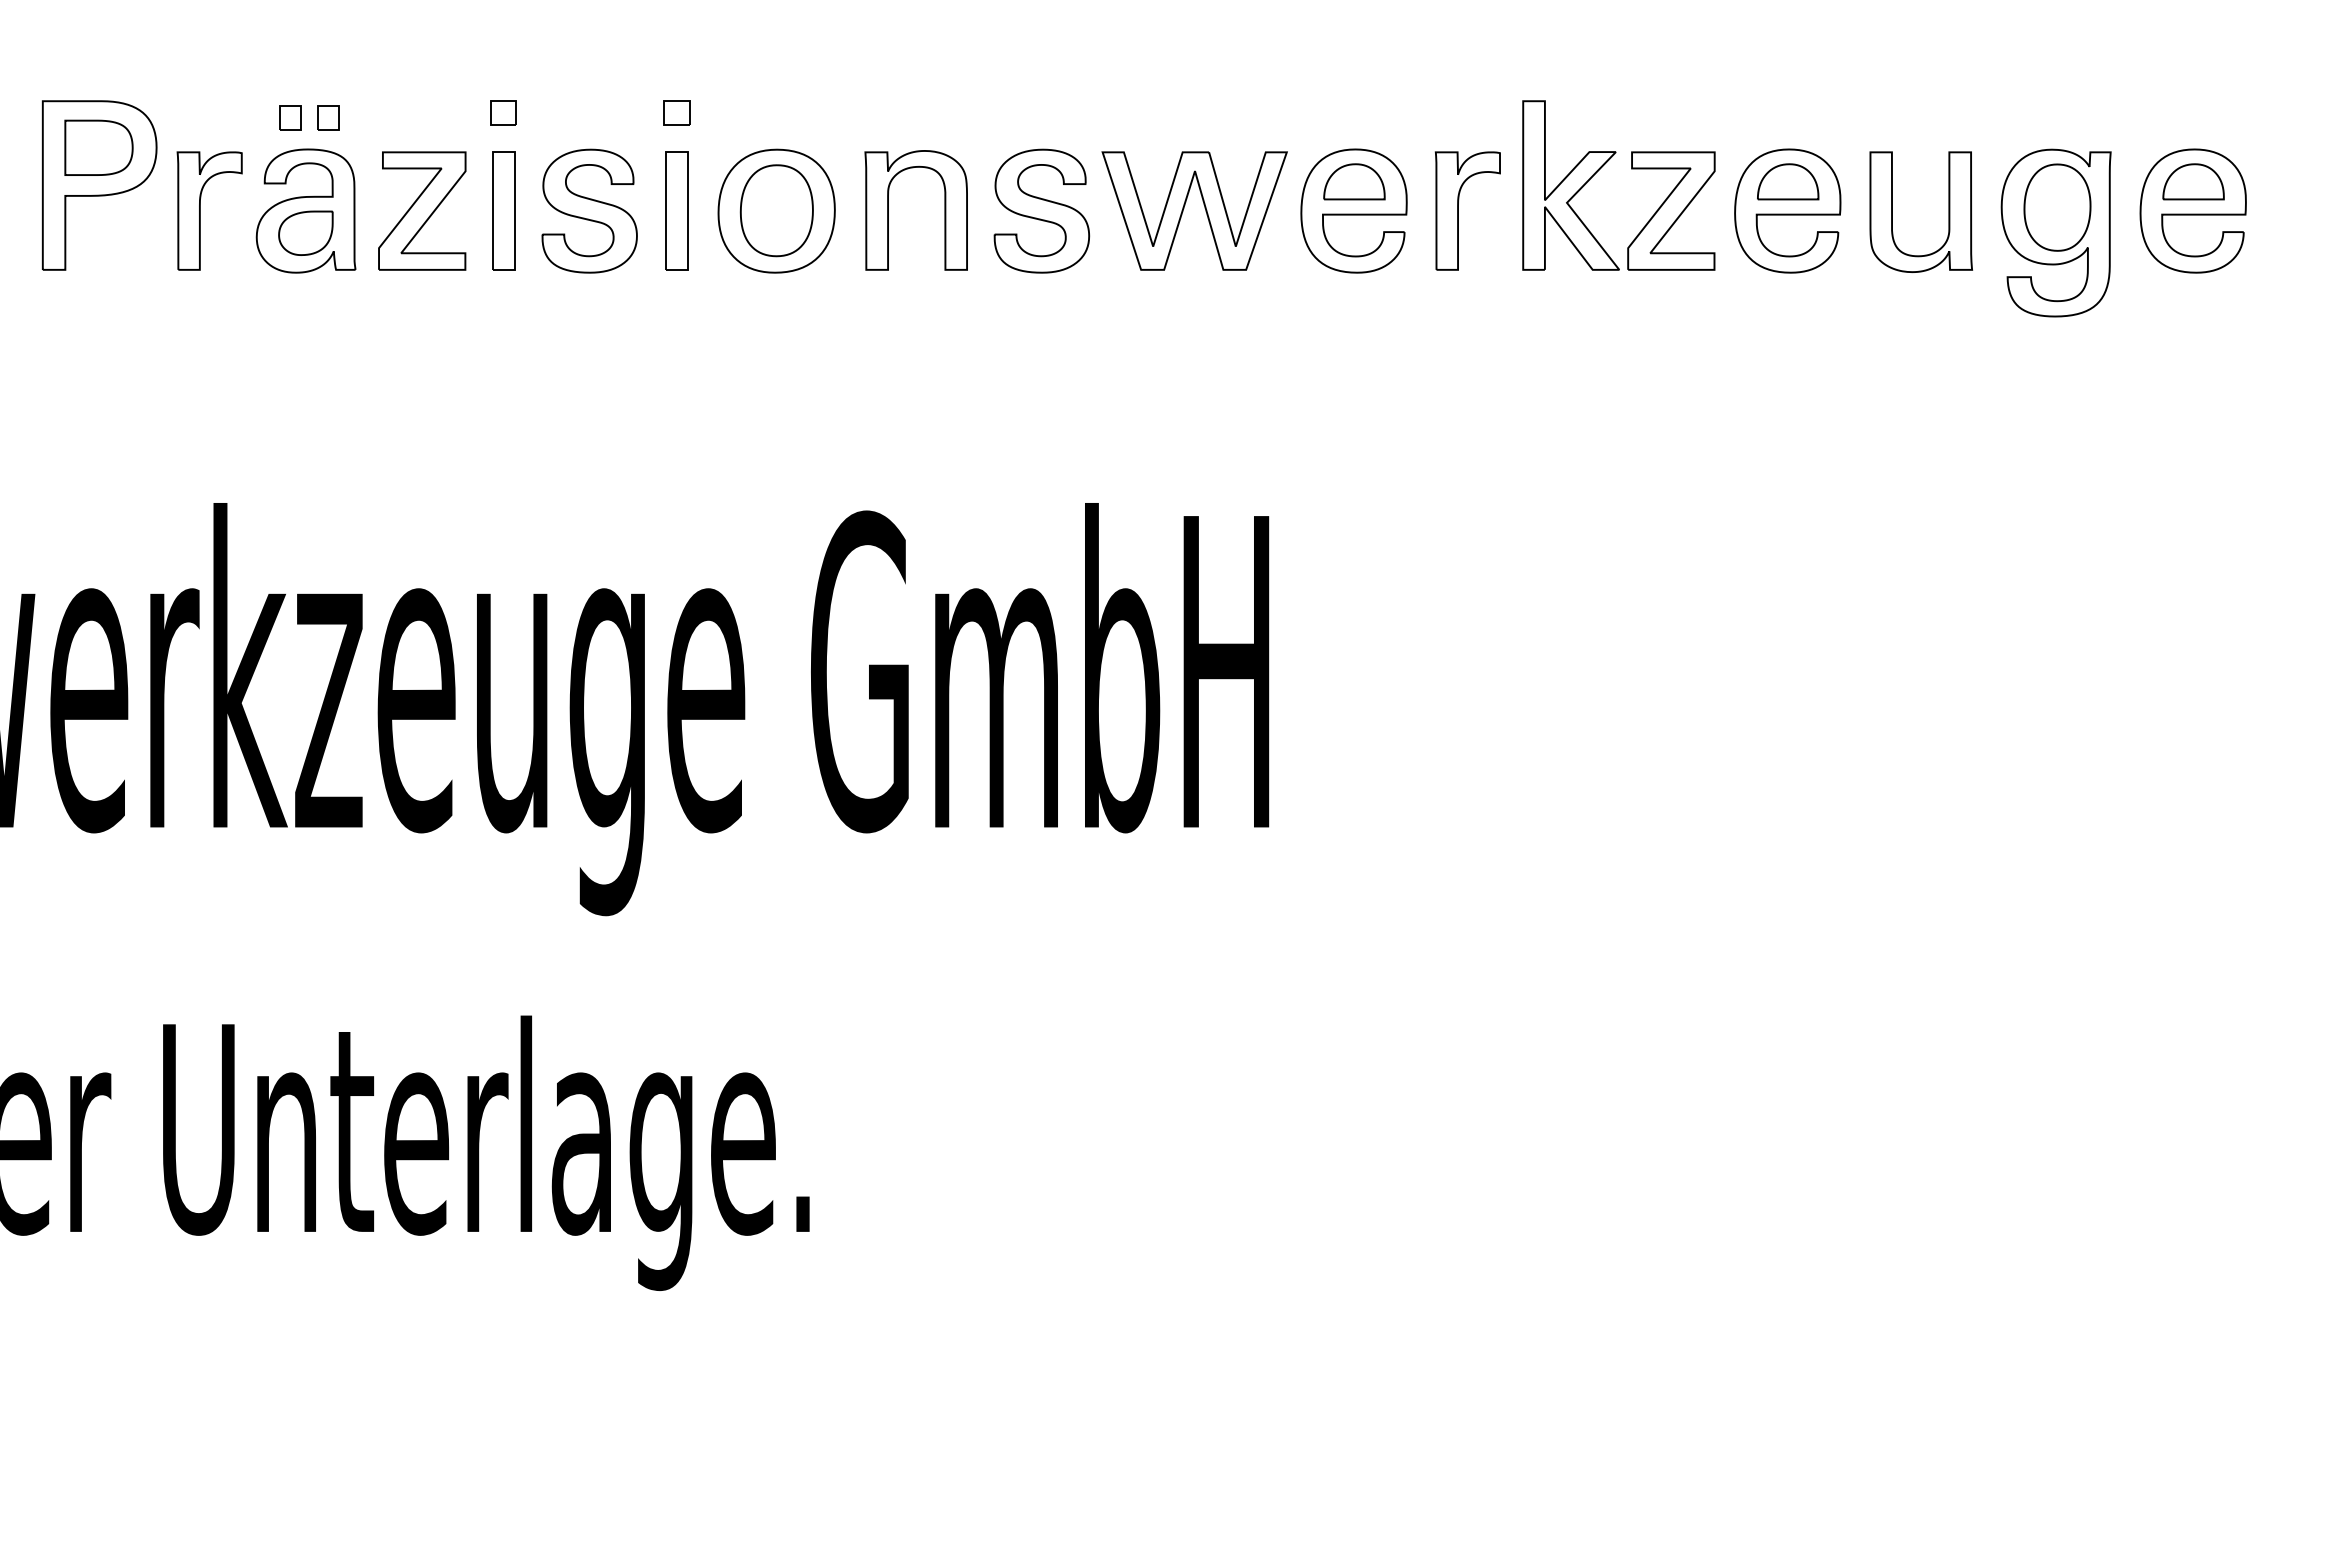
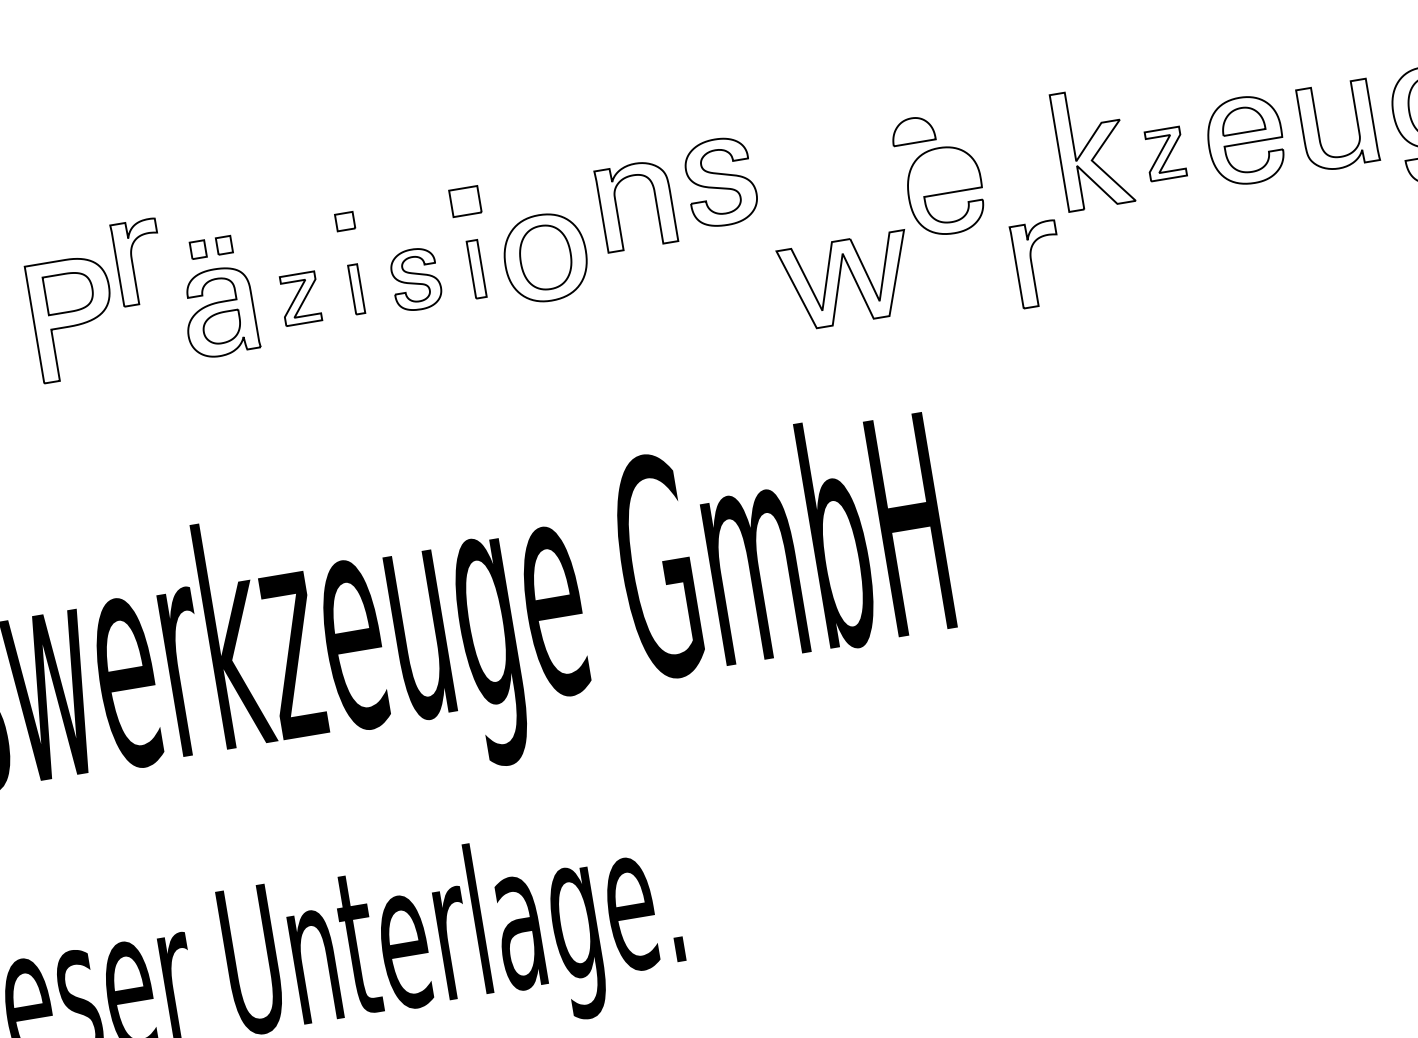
part: (676, 112) -> (464, 201), size x1.6
part: (1354, 181) -> (912, 130), moved
part: (1184, 208) -> (839, 280), moved
part: (200, 210) -> (132, 263), moved
part: (422, 210) -> (300, 298), size x0.6
part: (503, 210) -> (356, 289), size x0.6
part: (589, 210) -> (415, 279), size x0.7
part: (676, 210) -> (476, 268), size x0.7
part: (888, 210) -> (617, 209), moved
part: (1041, 210) -> (720, 181), moved
part: (1458, 210) -> (1032, 264), moved
part: (1671, 210) -> (1165, 153), size x0.6

